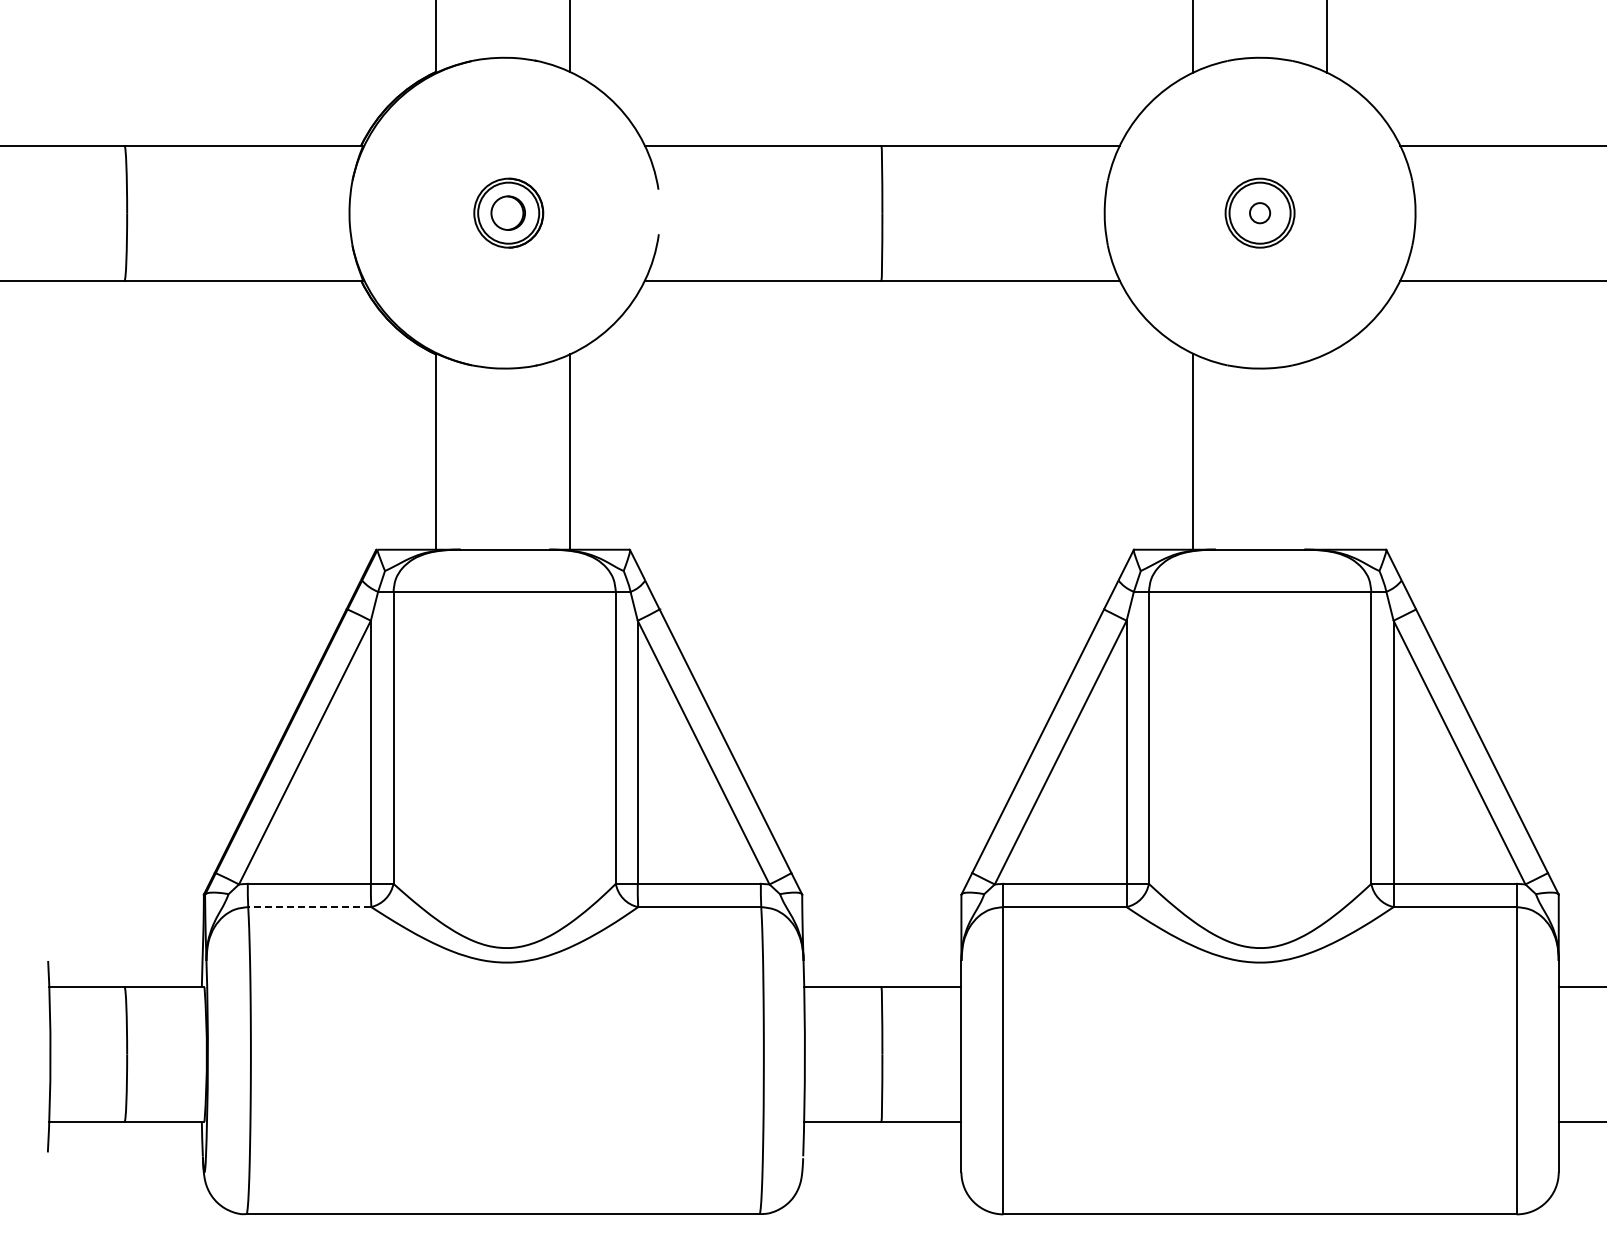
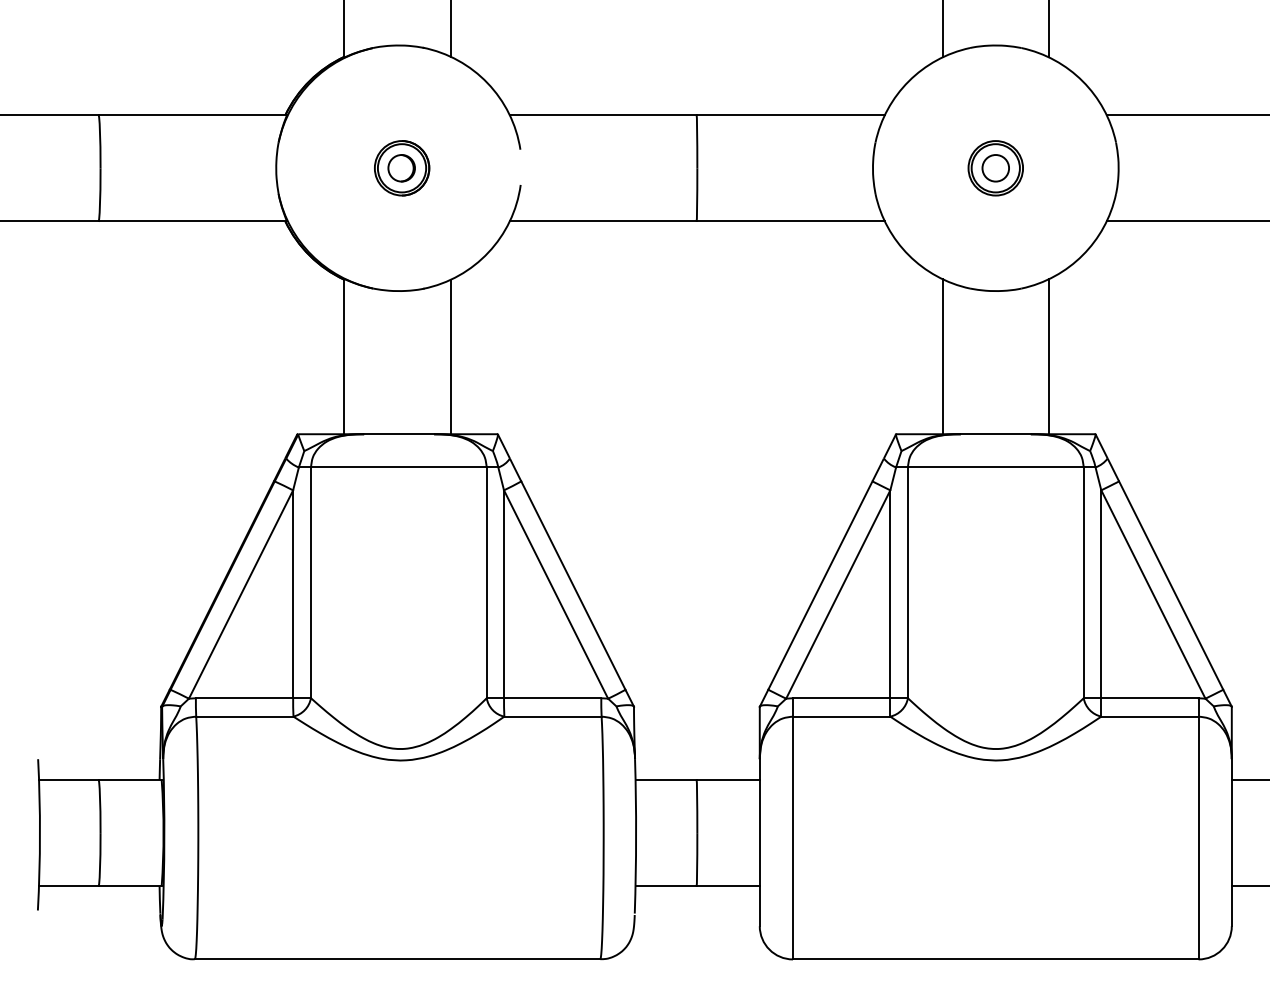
circle: (1259, 213) -> (995, 168), size x1.67
line: (1327, 451) -> (1049, 356), added
line: (309, 907) -> (244, 716), dashed -> solid

